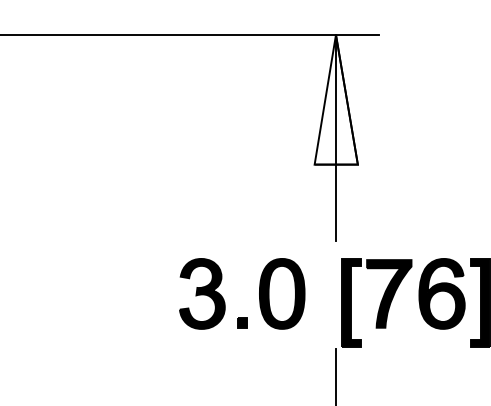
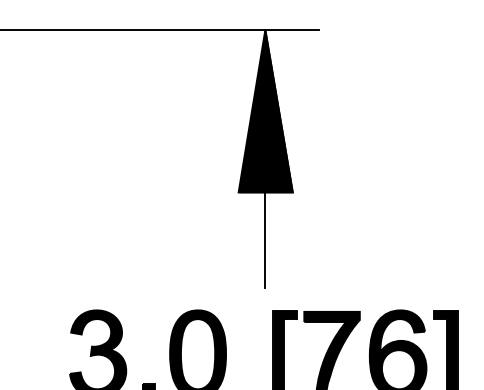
fill: (335, 99) -> (264, 110), added

